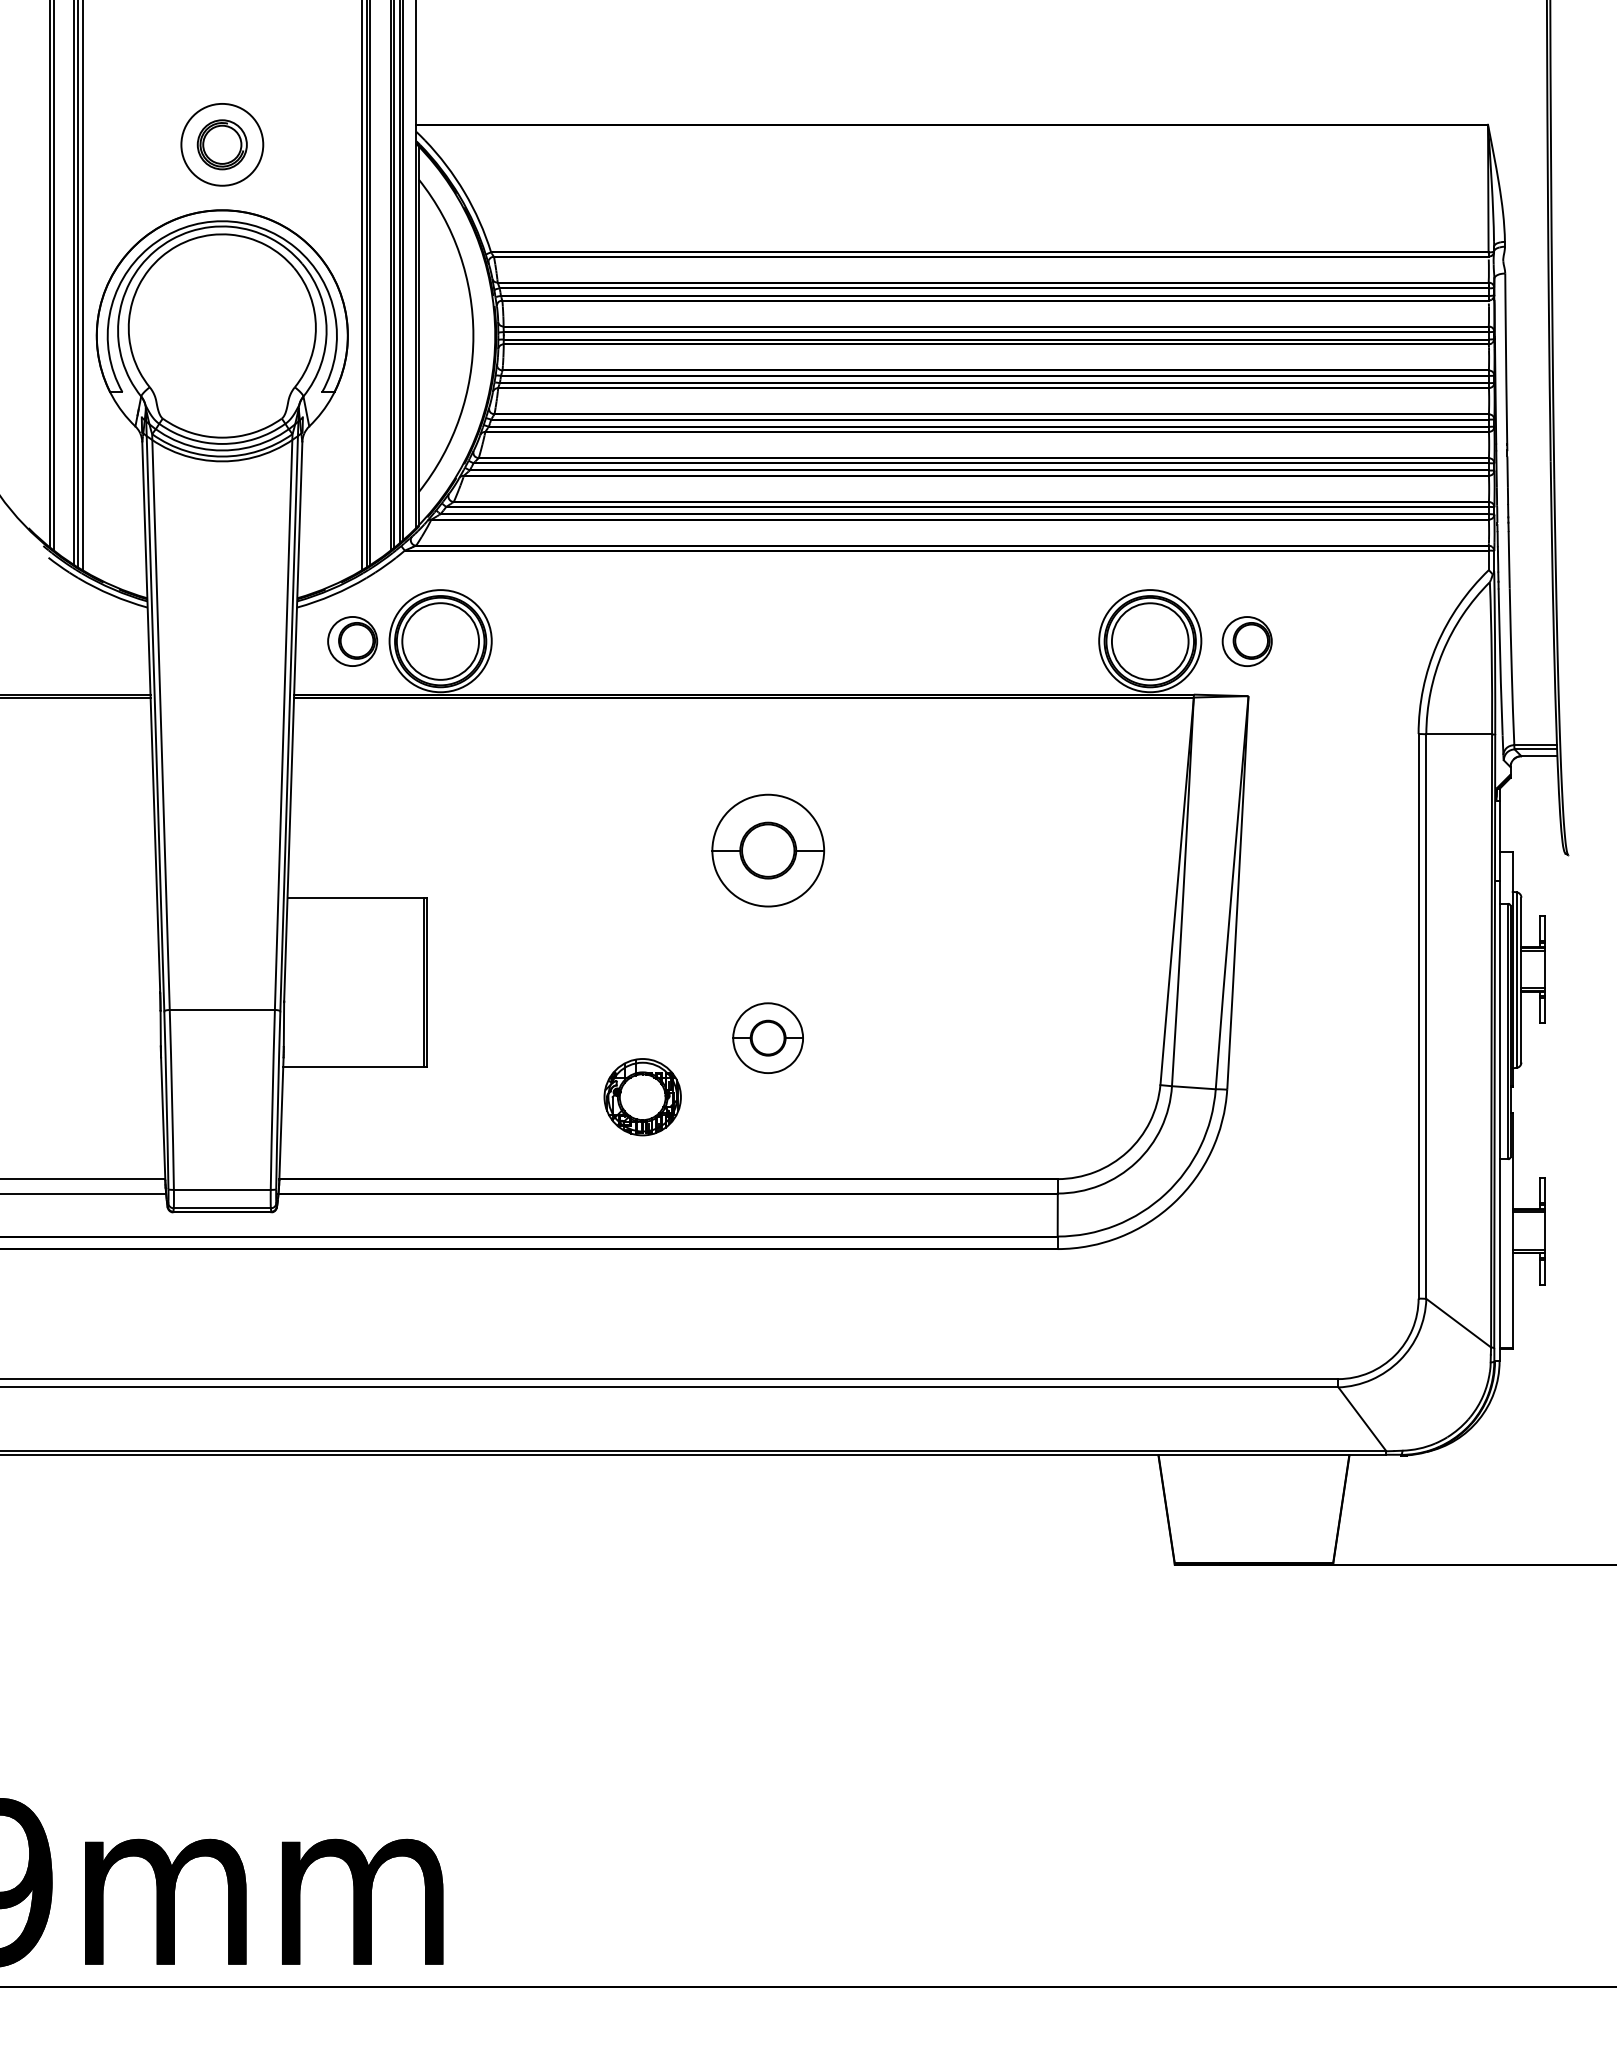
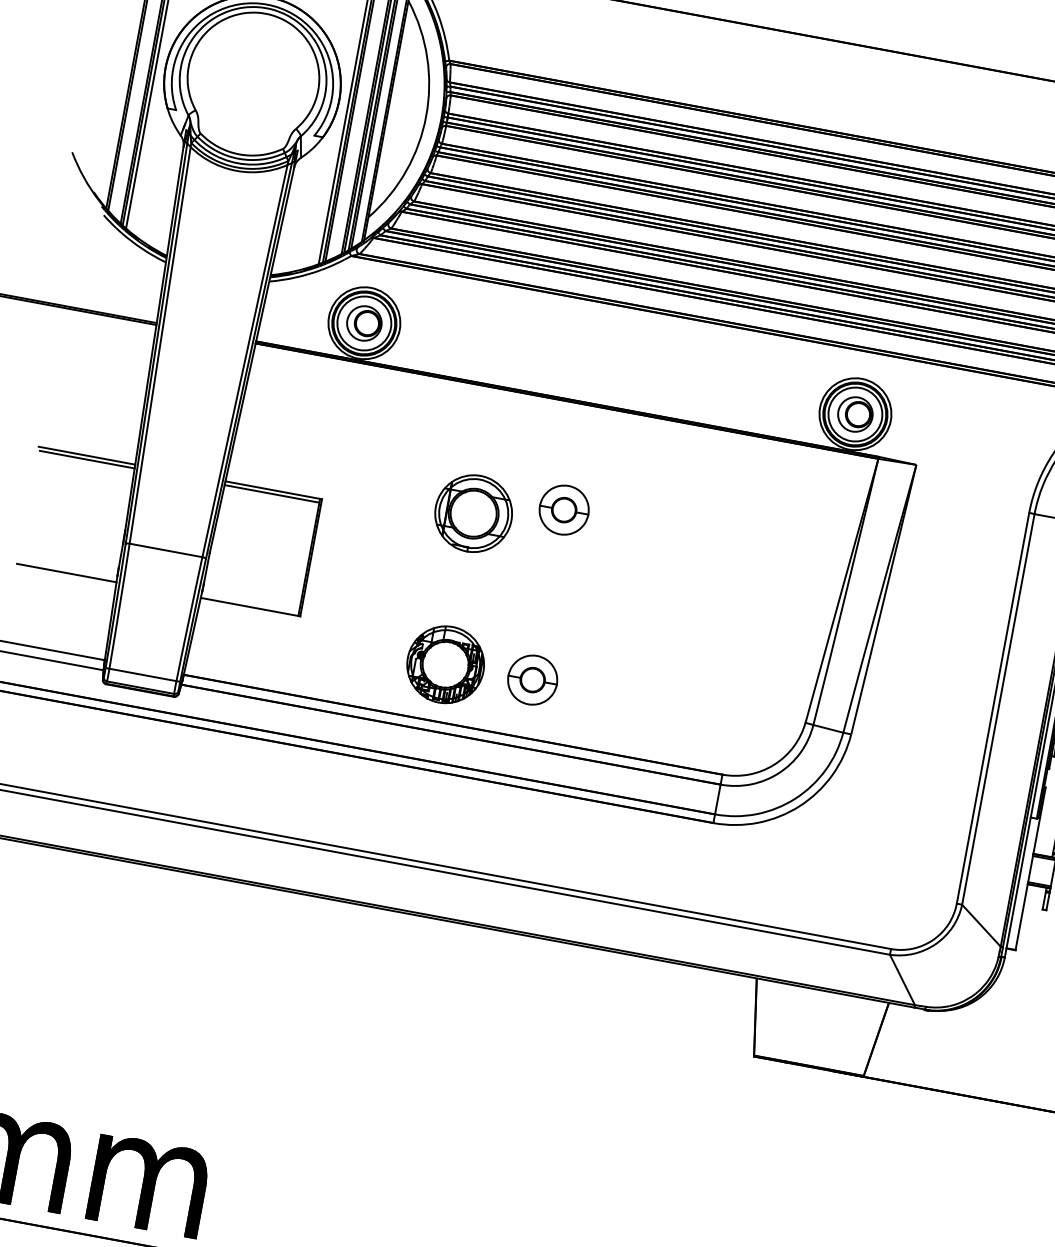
part: (352, 641) -> (364, 323), moved
part: (1246, 641) -> (854, 414), moved
part: (767, 850) -> (563, 510), size x0.62
part: (642, 878) -> (473, 513), added
line: (87, 898) -> (87, 456), added
line: (88, 903) -> (87, 459), added
line: (355, 903) -> (271, 493), added
part: (767, 1037) -> (532, 679), moved
line: (89, 1067) -> (66, 573), added
part: (642, 1096) -> (445, 664), size x1.43

